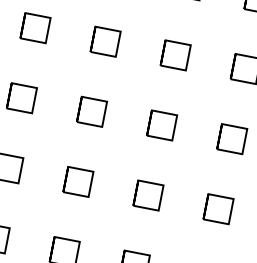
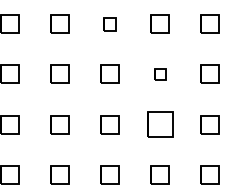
part: (105, 40) -> (109, 23), size x0.7
part: (161, 123) -> (159, 73), size x0.6
part: (147, 195) -> (159, 124), size x1.4

